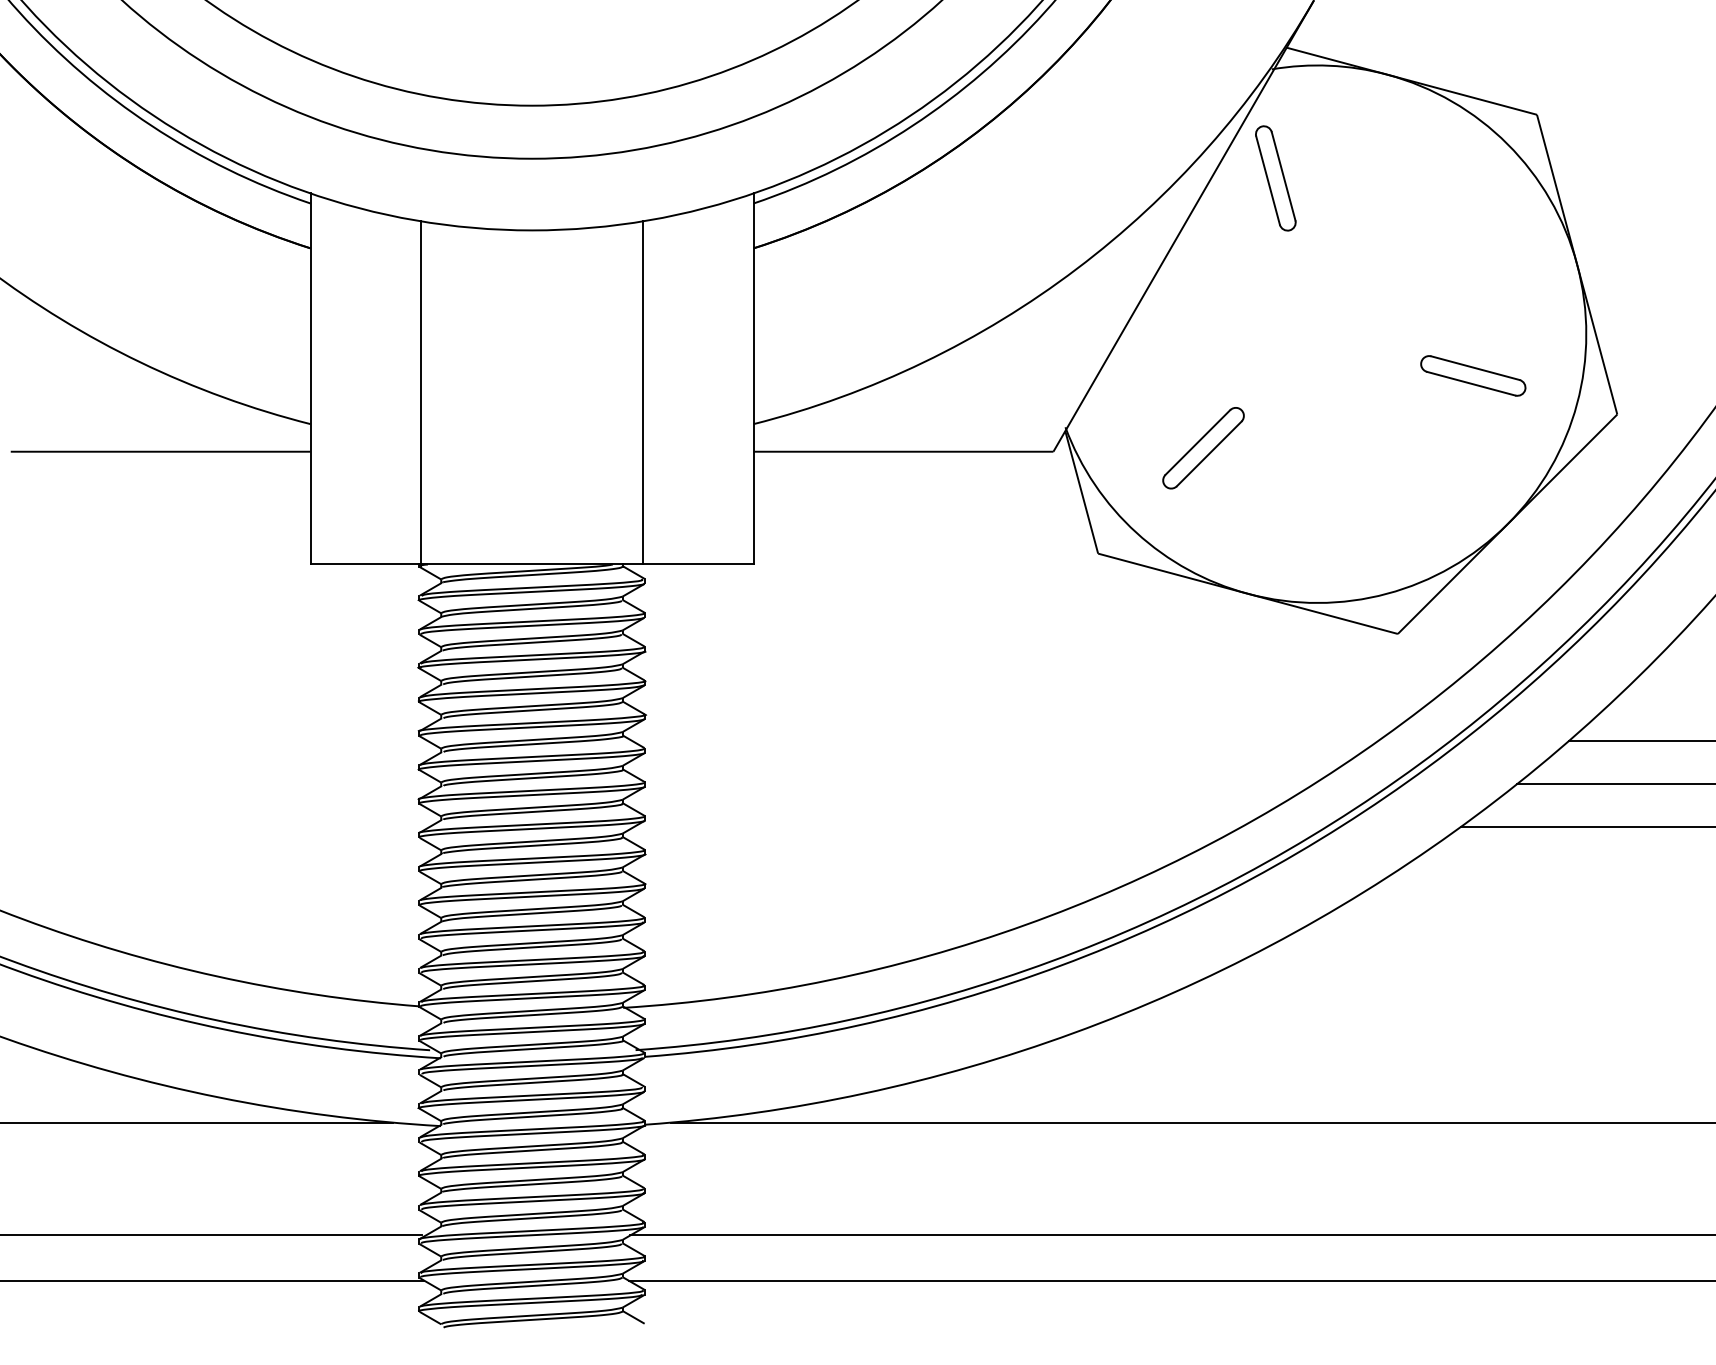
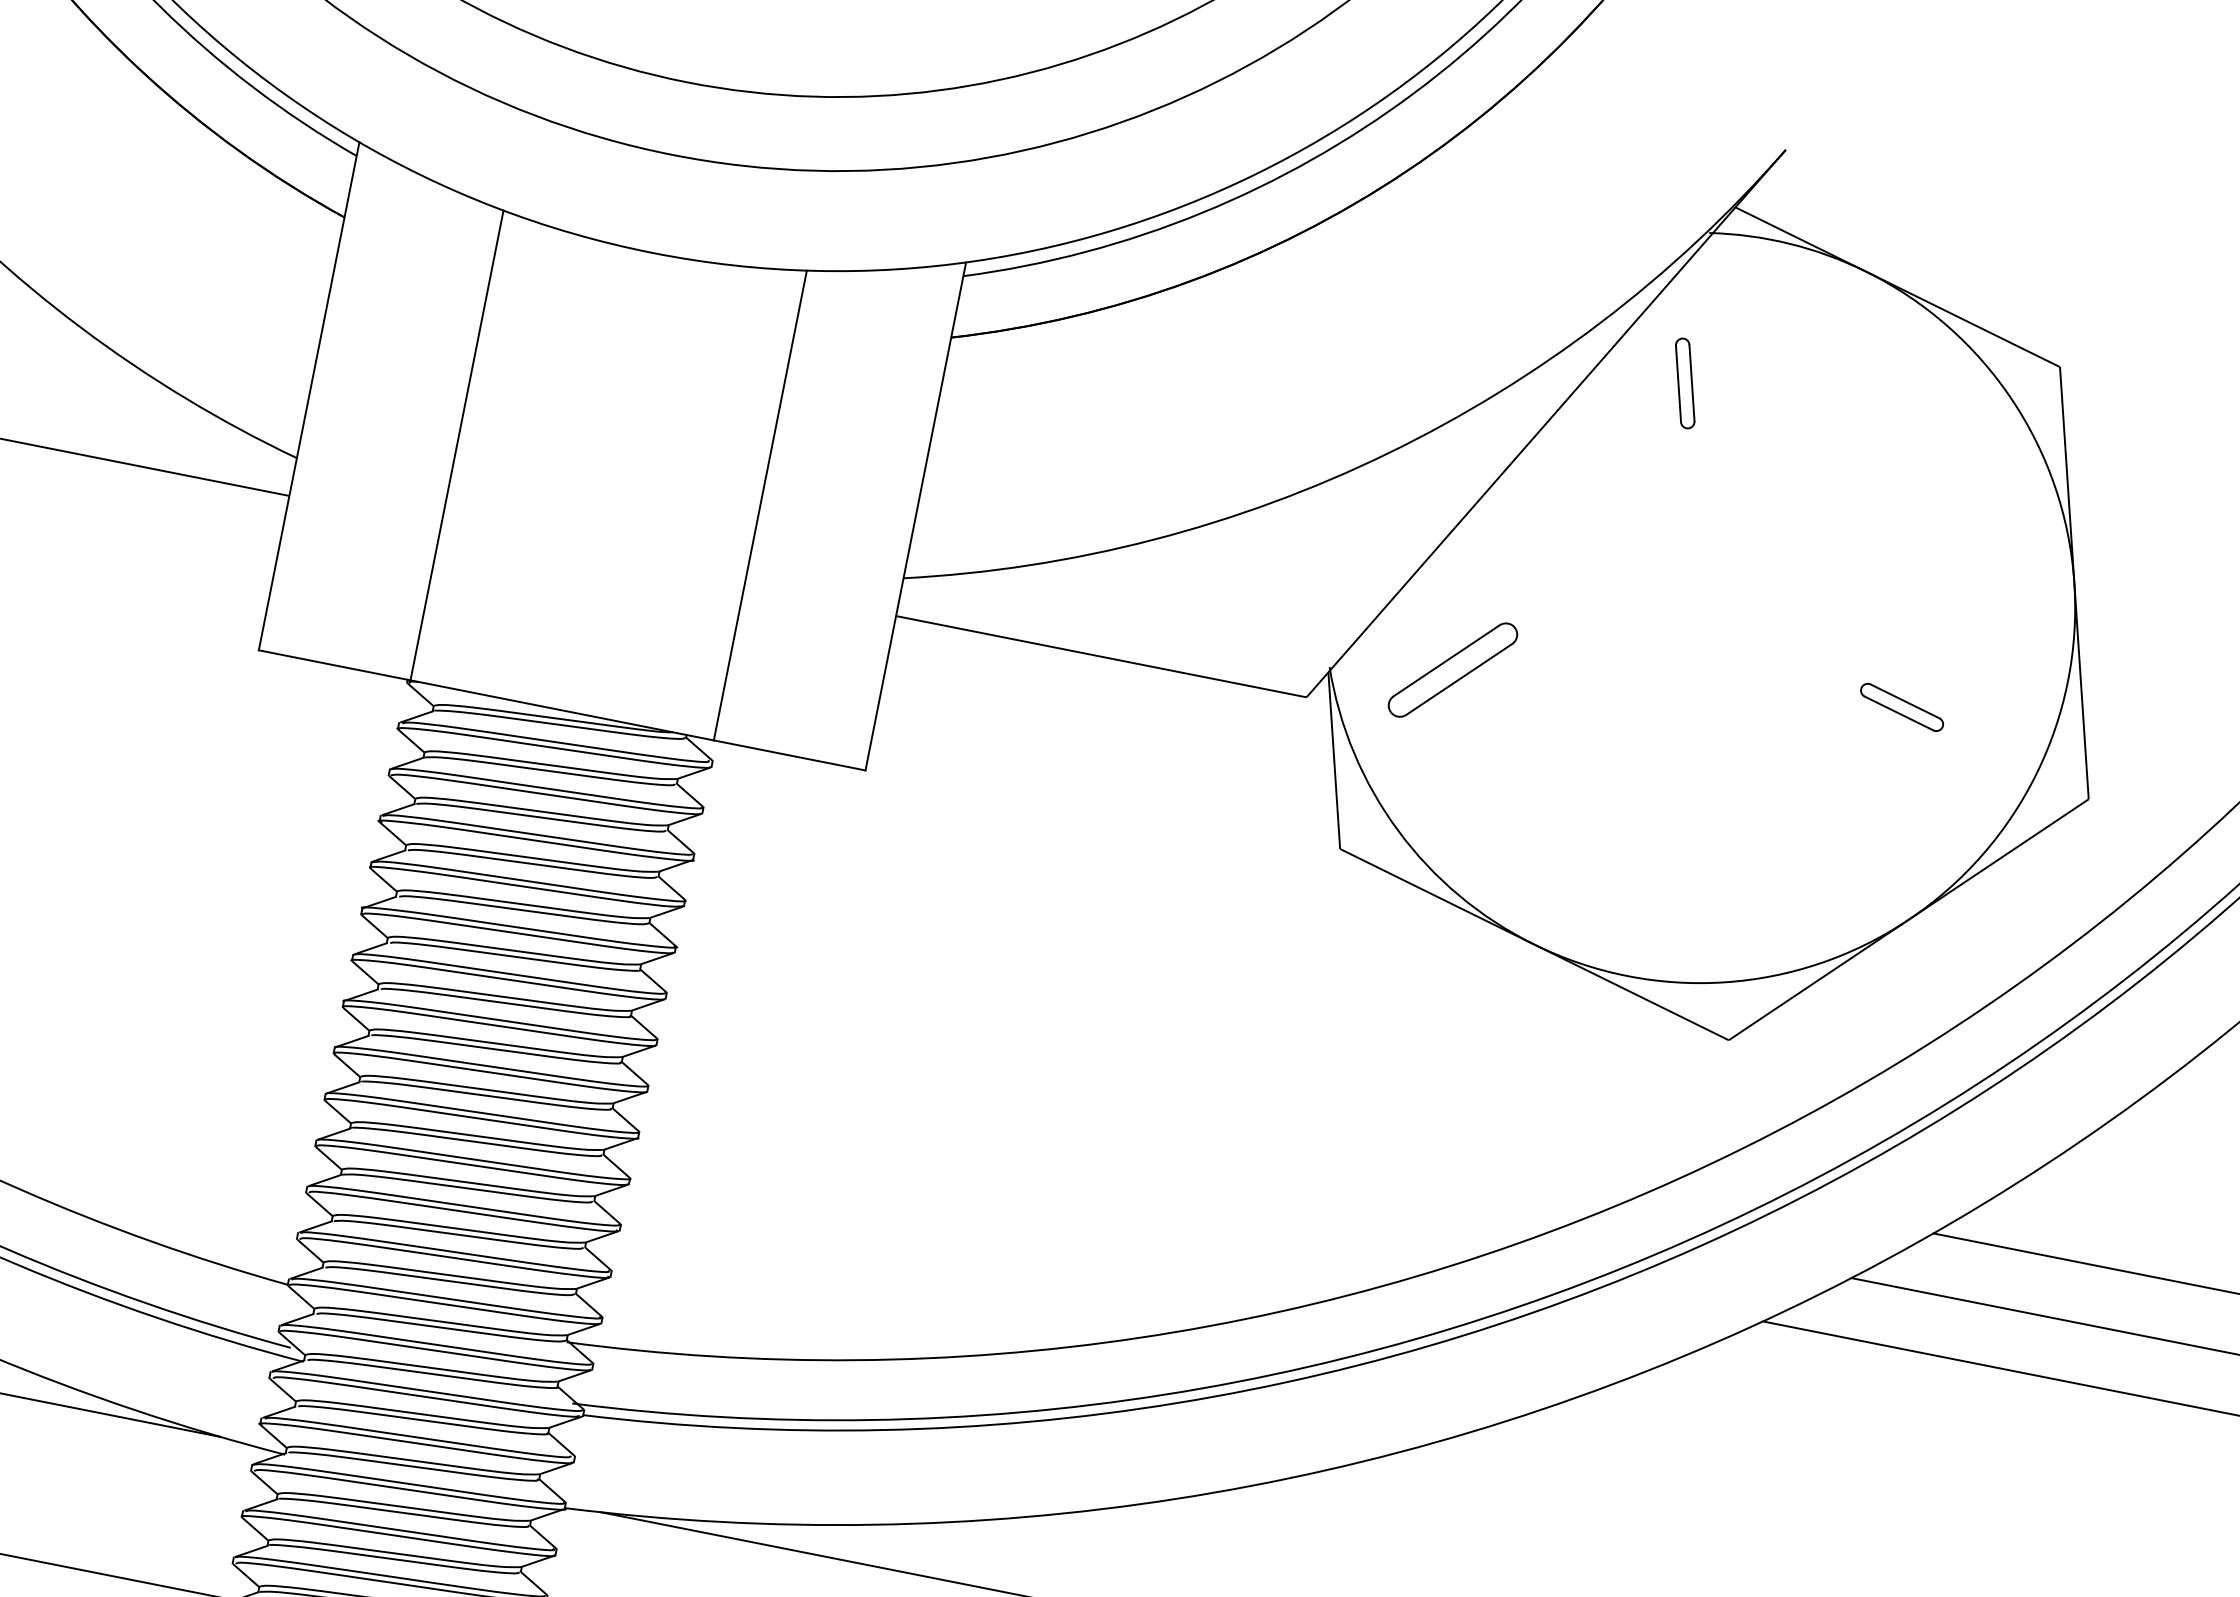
part: (1275, 178) -> (1684, 383), size x0.6
part: (1473, 375) -> (1902, 706), size x0.6
part: (1203, 448) -> (1452, 670), moved

